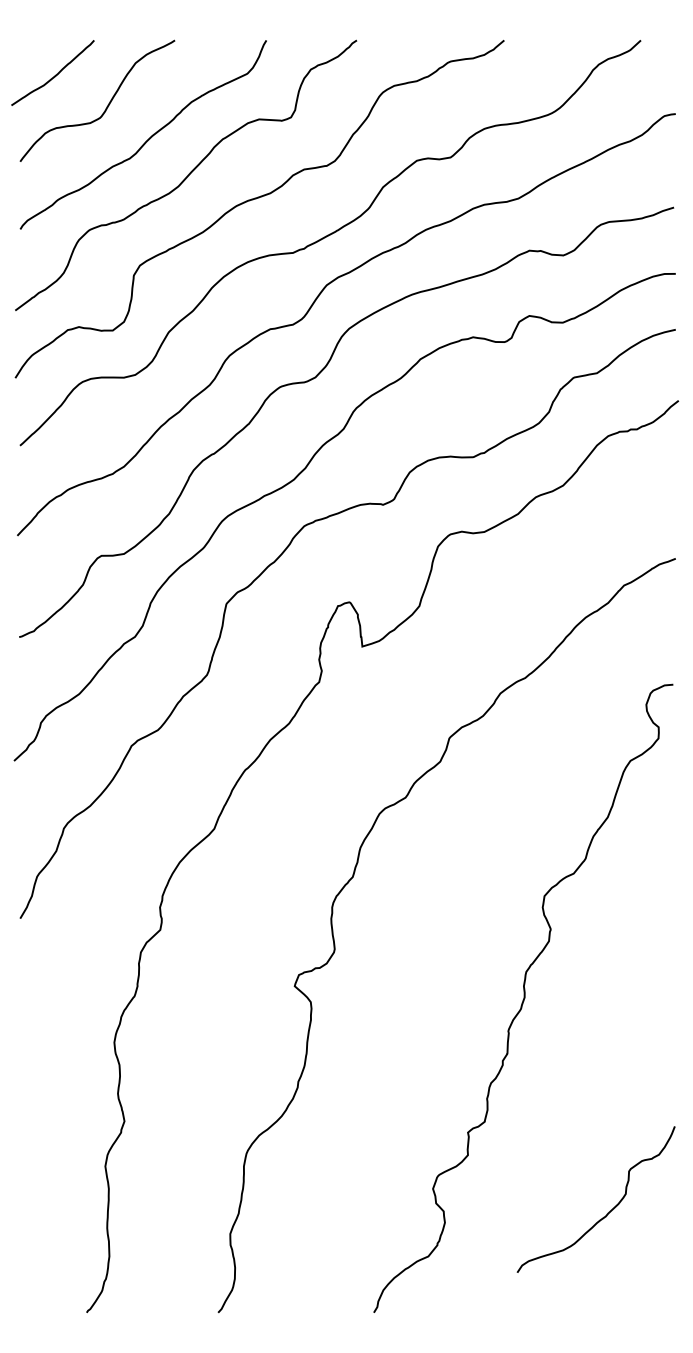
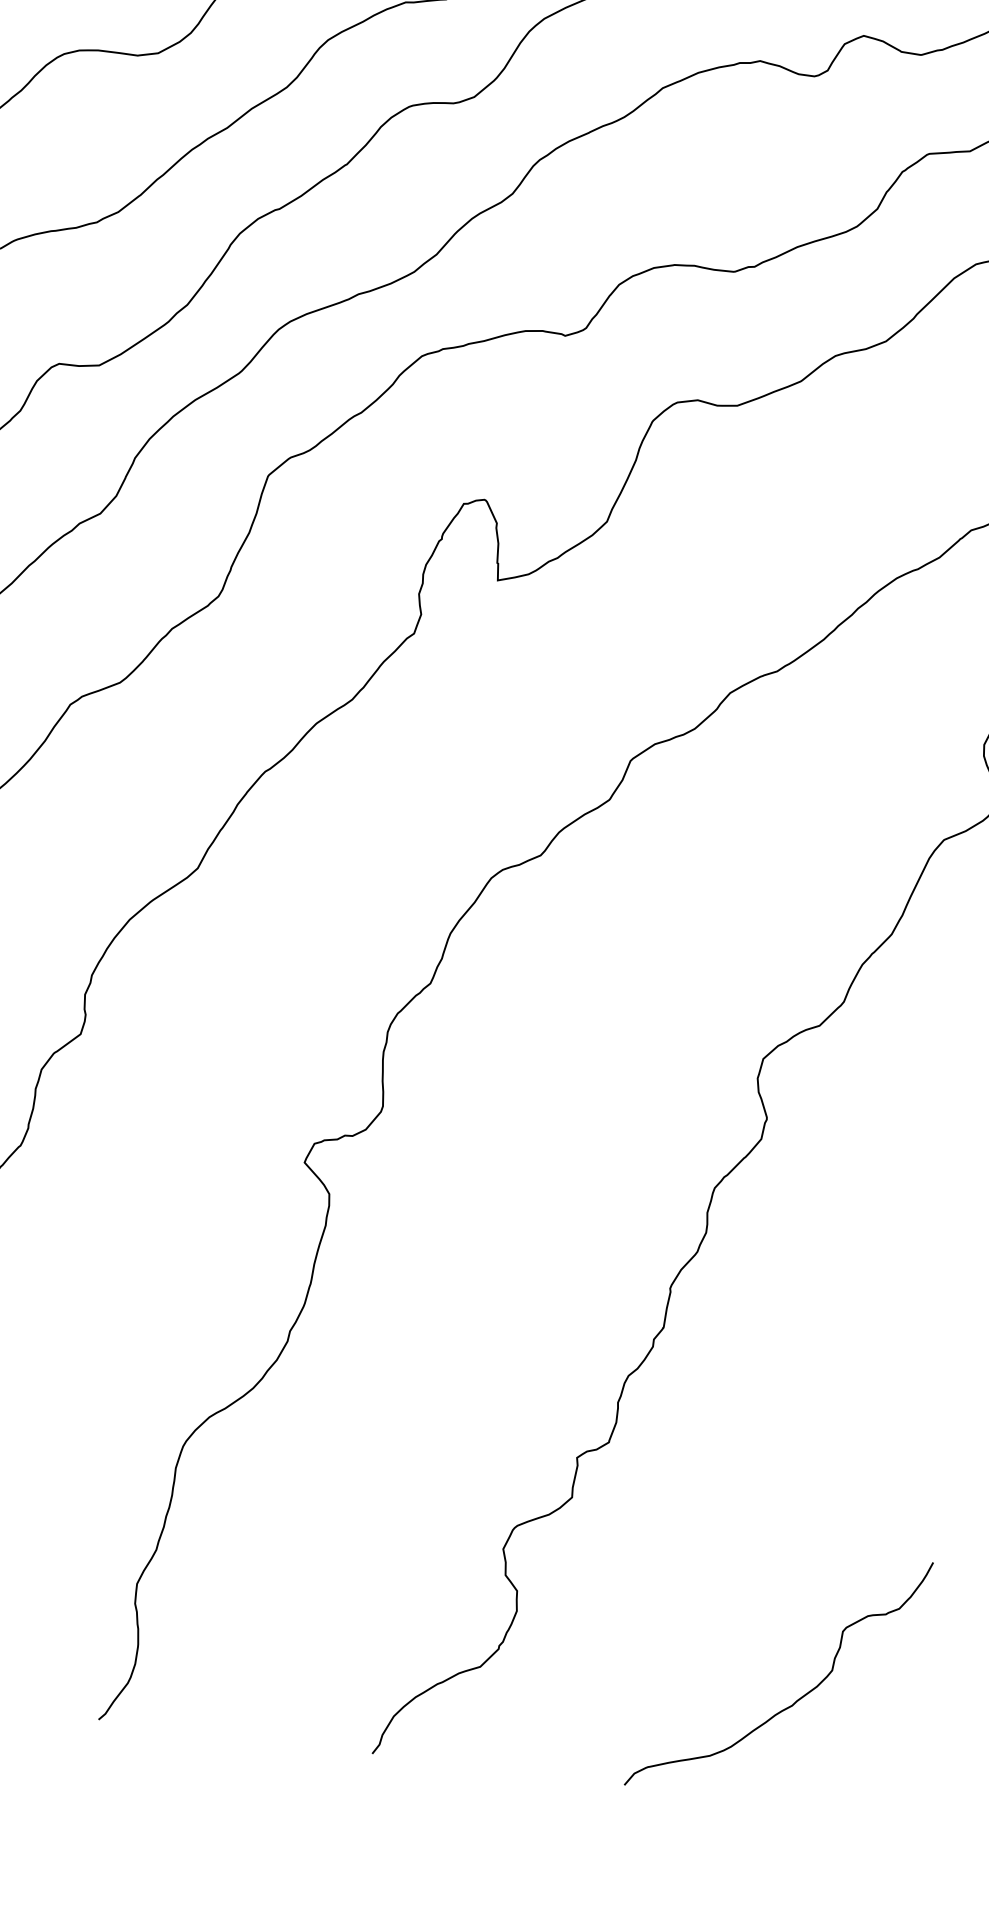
curve: (607, 1212) -> (796, 1699), moved

